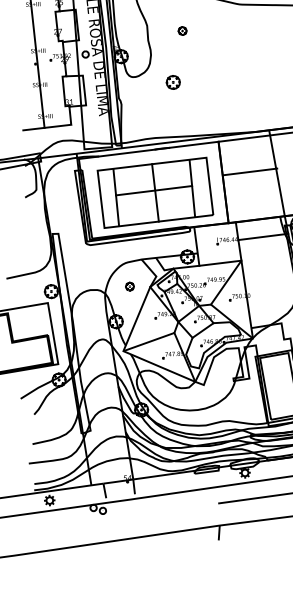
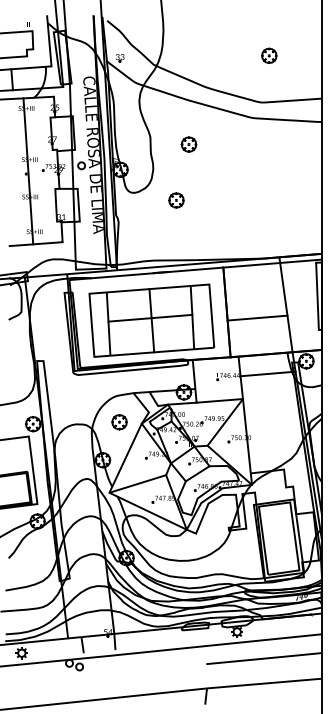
part: (182, 31) -> (188, 144), size x1.67
line: (250, 171) -> (257, 317), moved
part: (129, 286) -> (119, 422), size x1.67

